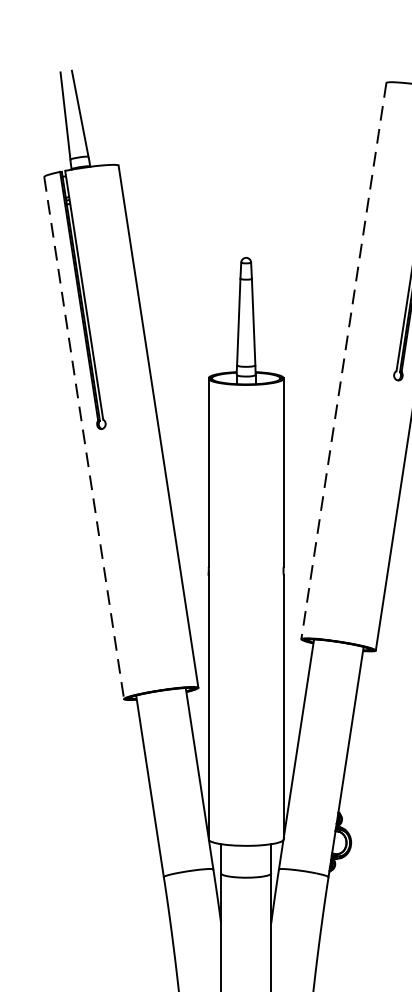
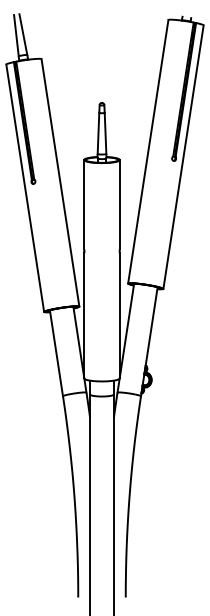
line: (344, 362) -> (148, 152), dashed -> solid
line: (84, 438) -> (25, 188), dashed -> solid

